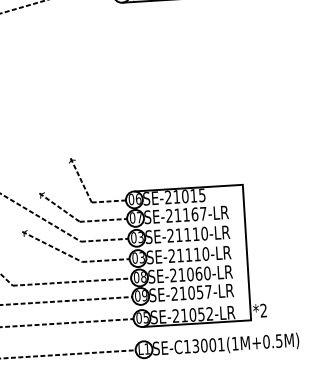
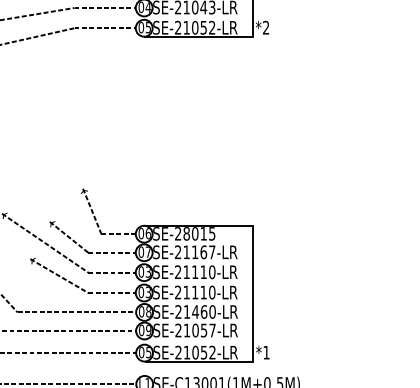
text: (176, 196) -> (186, 233), SE-21015 -> SE-28015
text: (190, 273) -> (195, 311), SE-21060-LR -> SE-21460-LR
text: (263, 310) -> (266, 352), *2 -> *1

